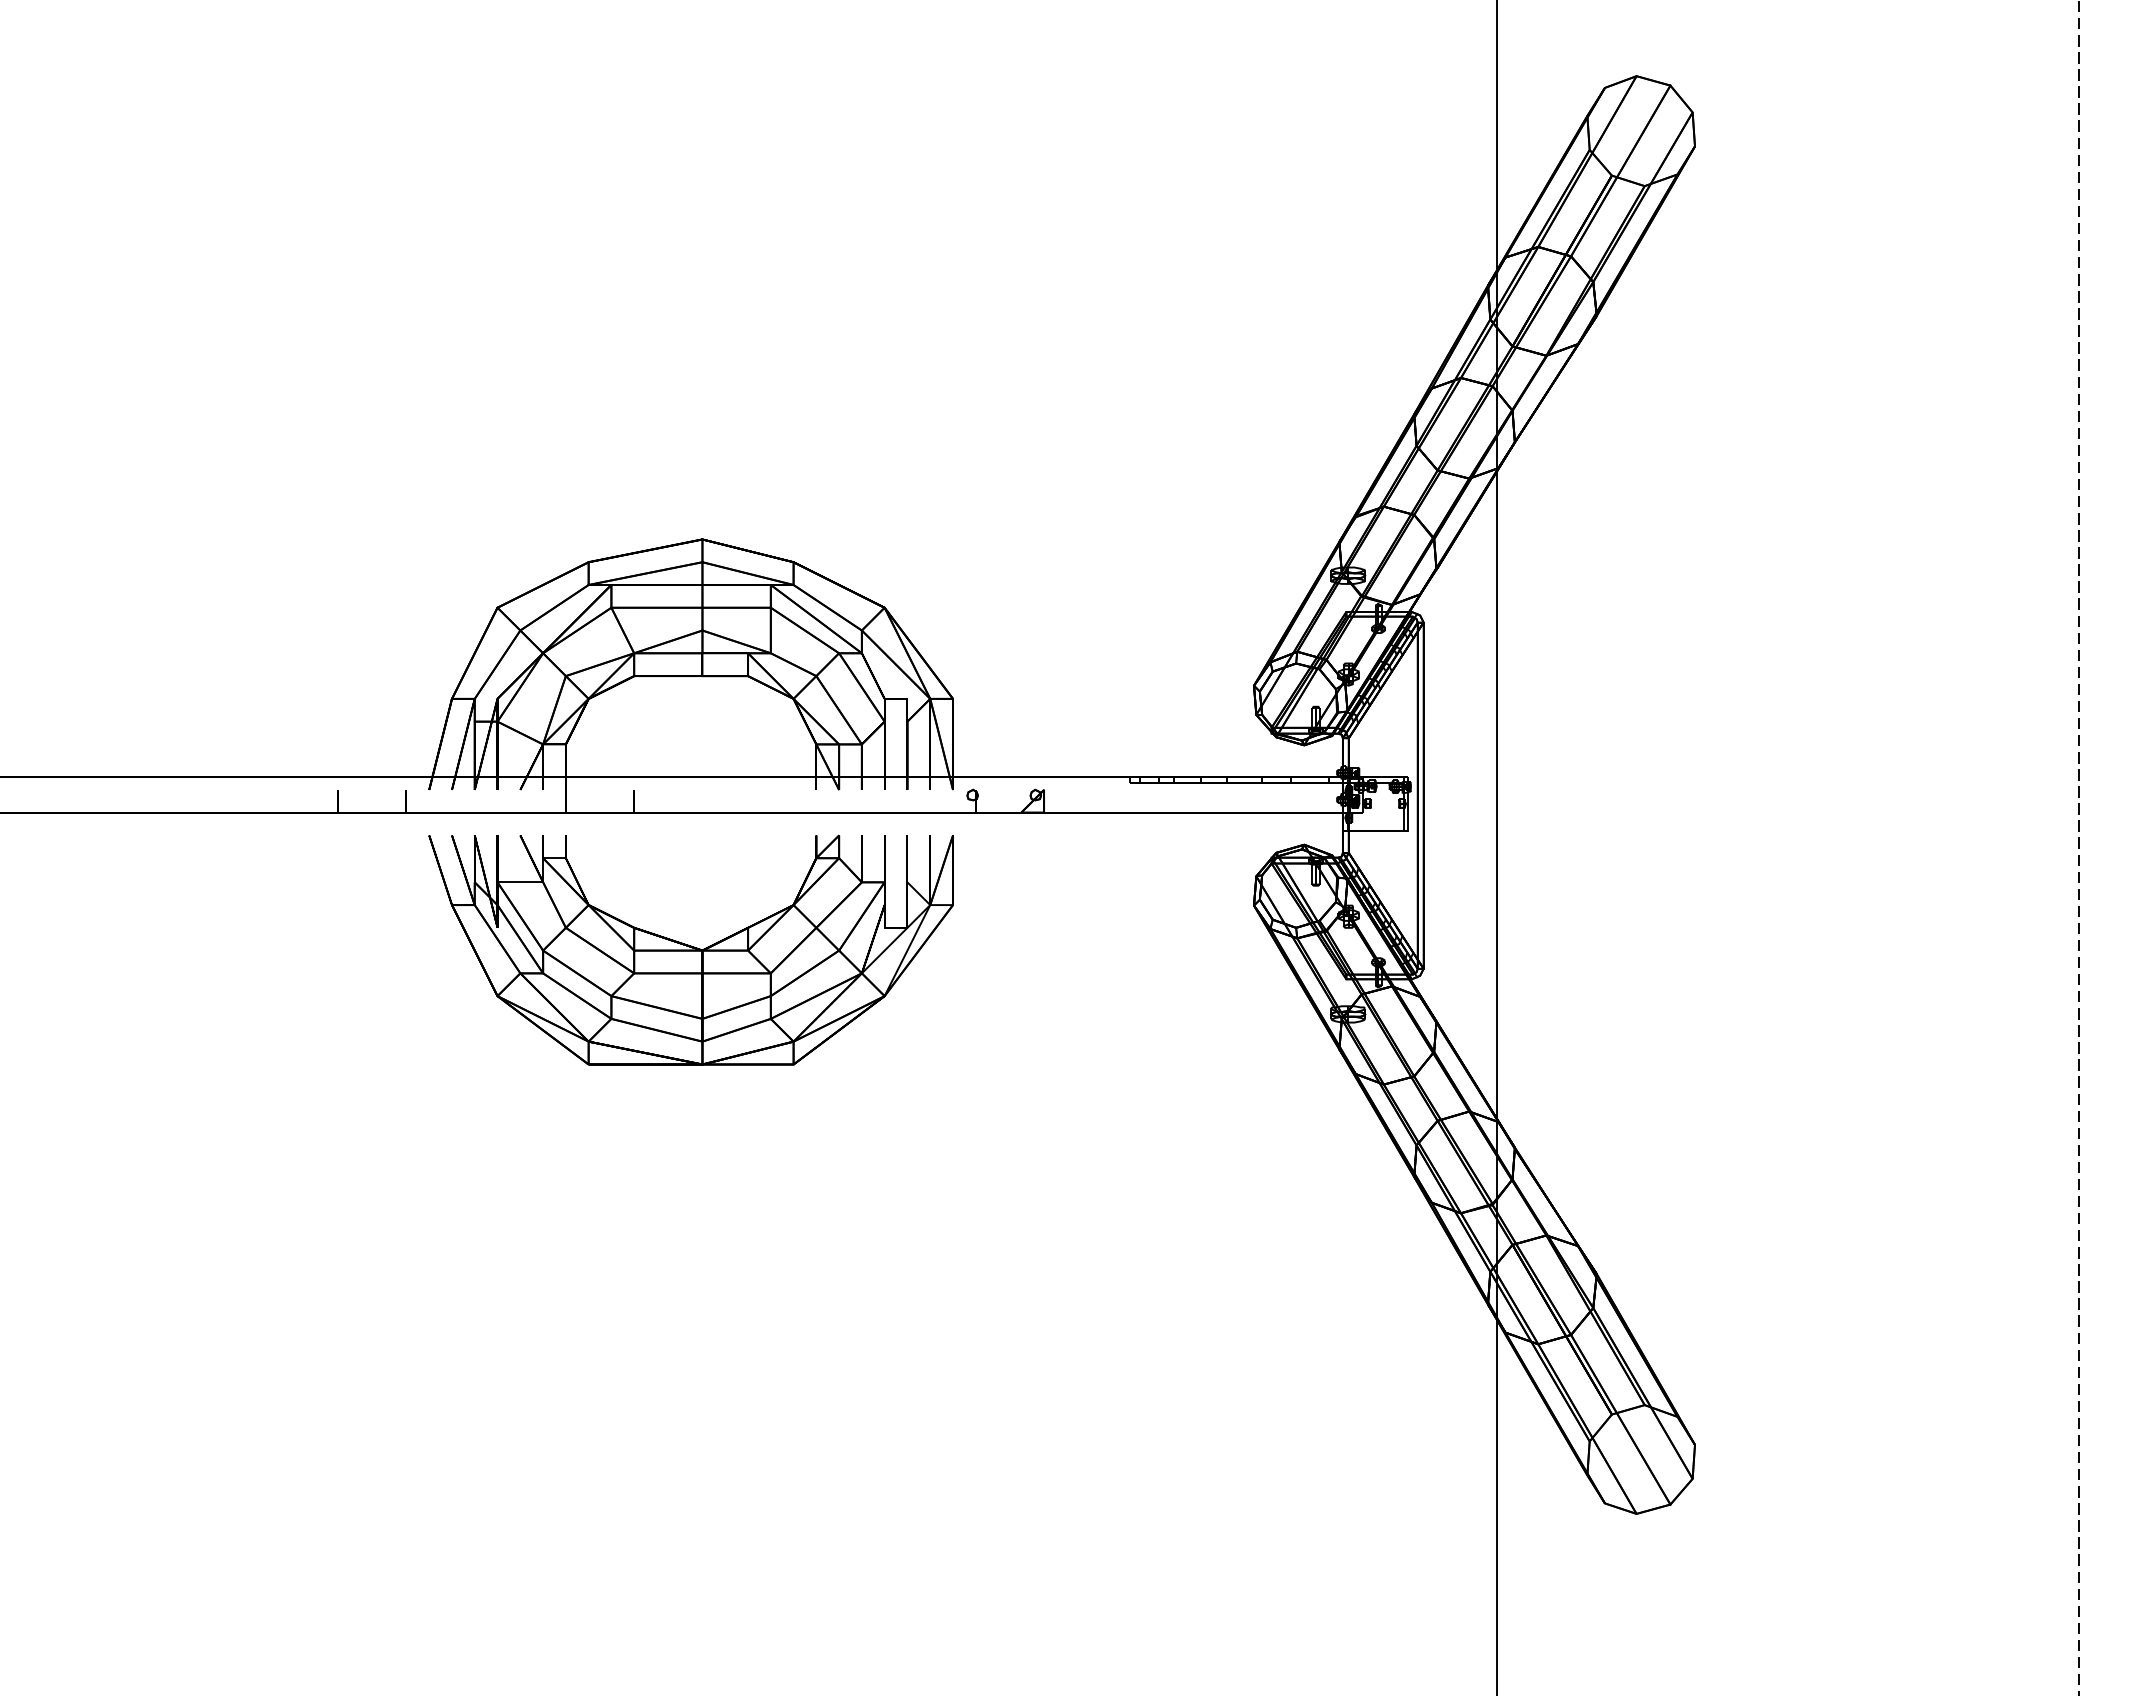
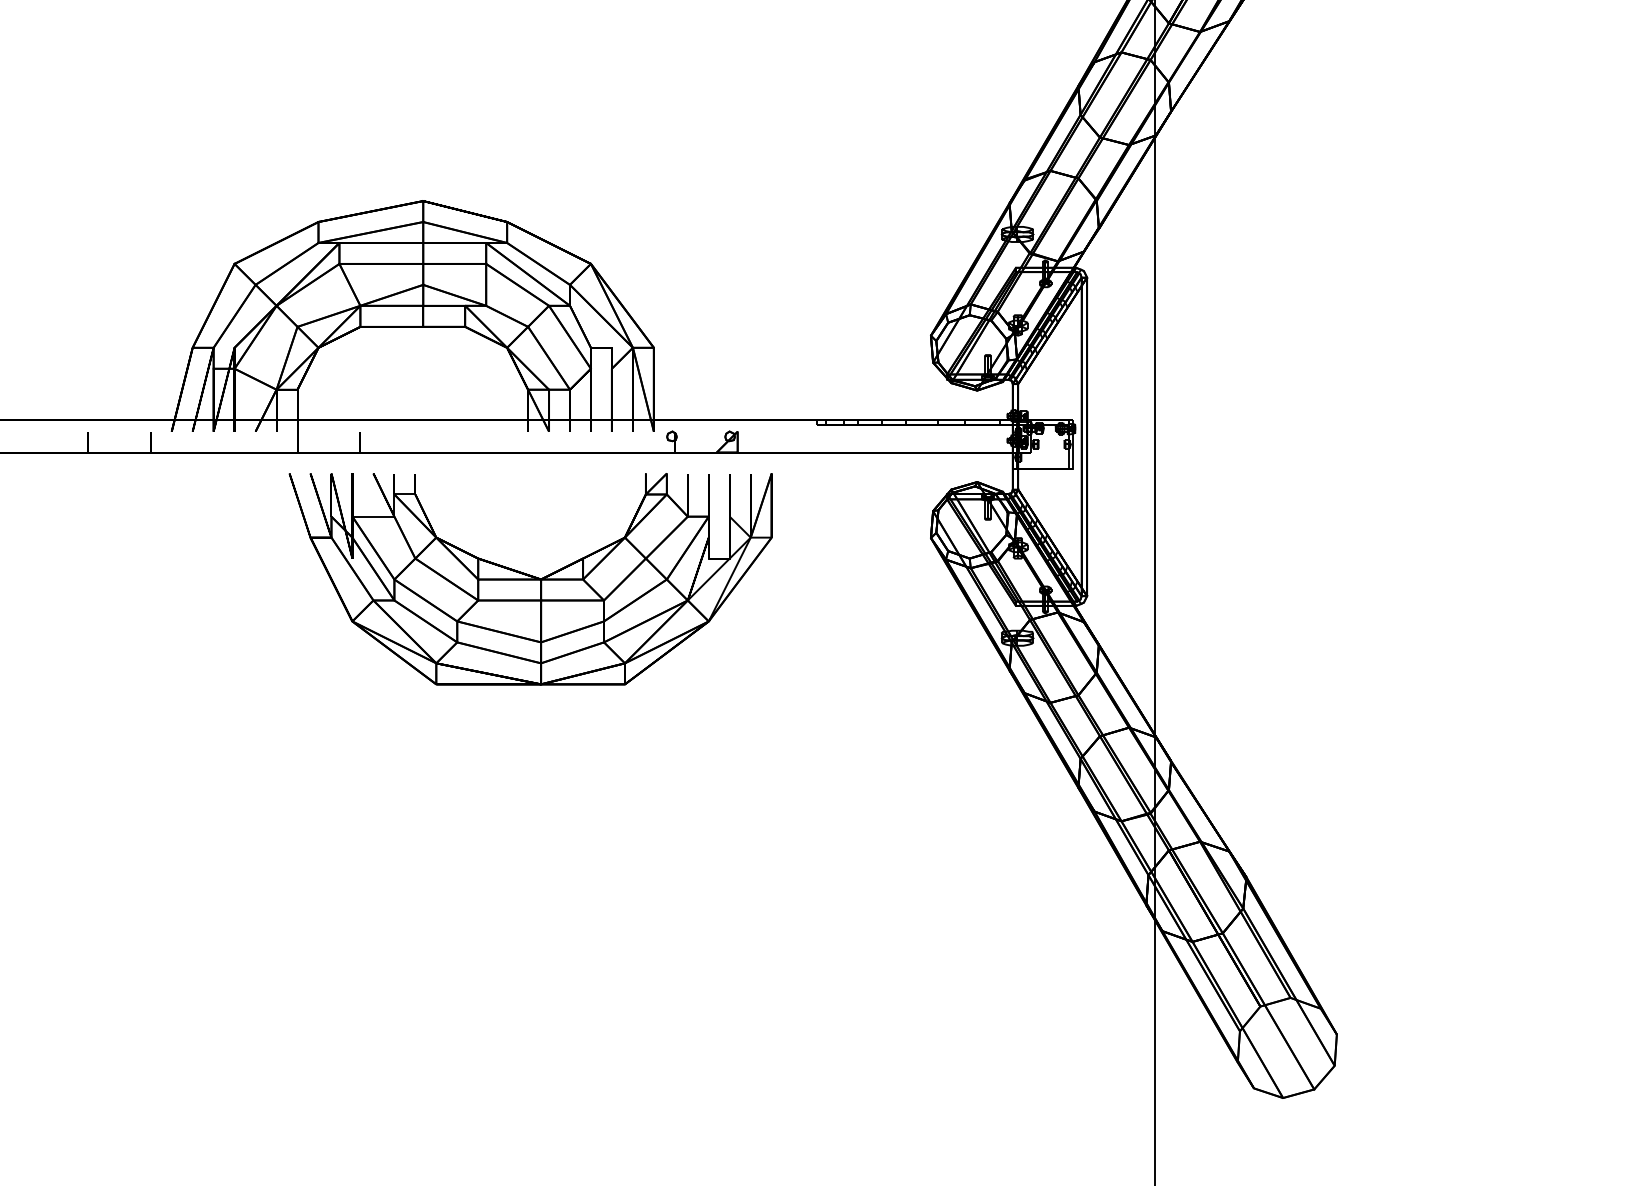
part: (690, 949) -> (530, 578), moved

